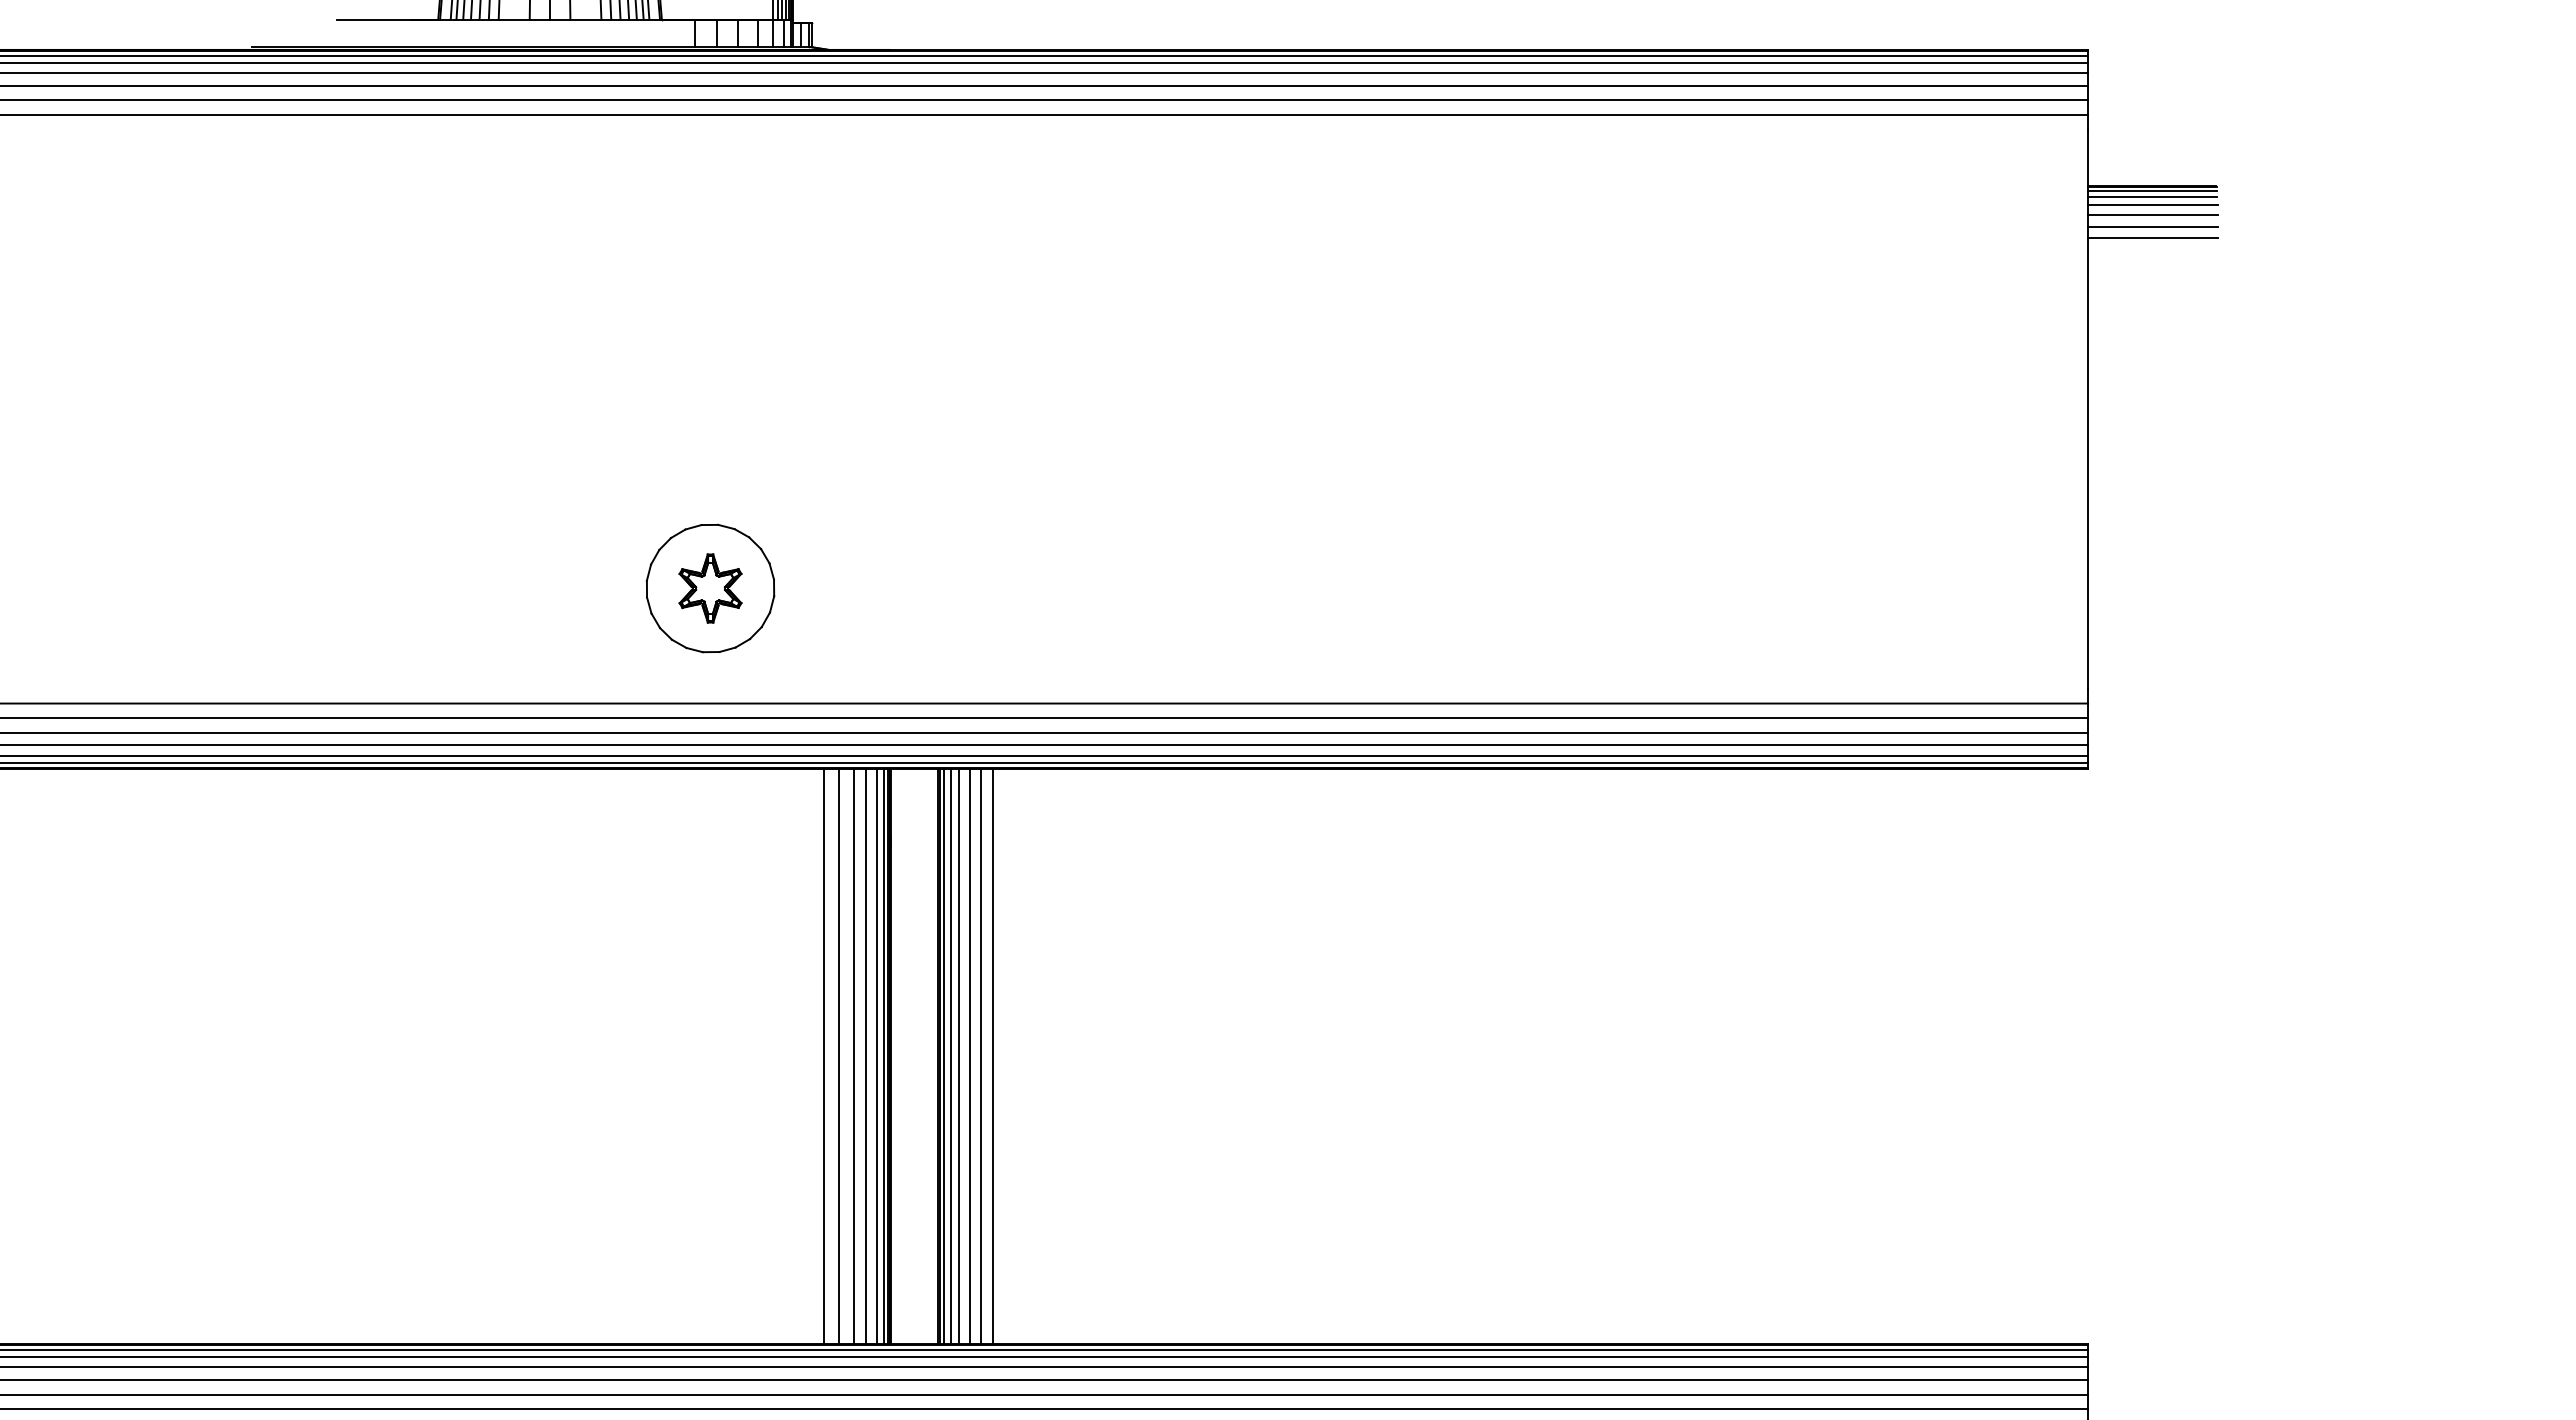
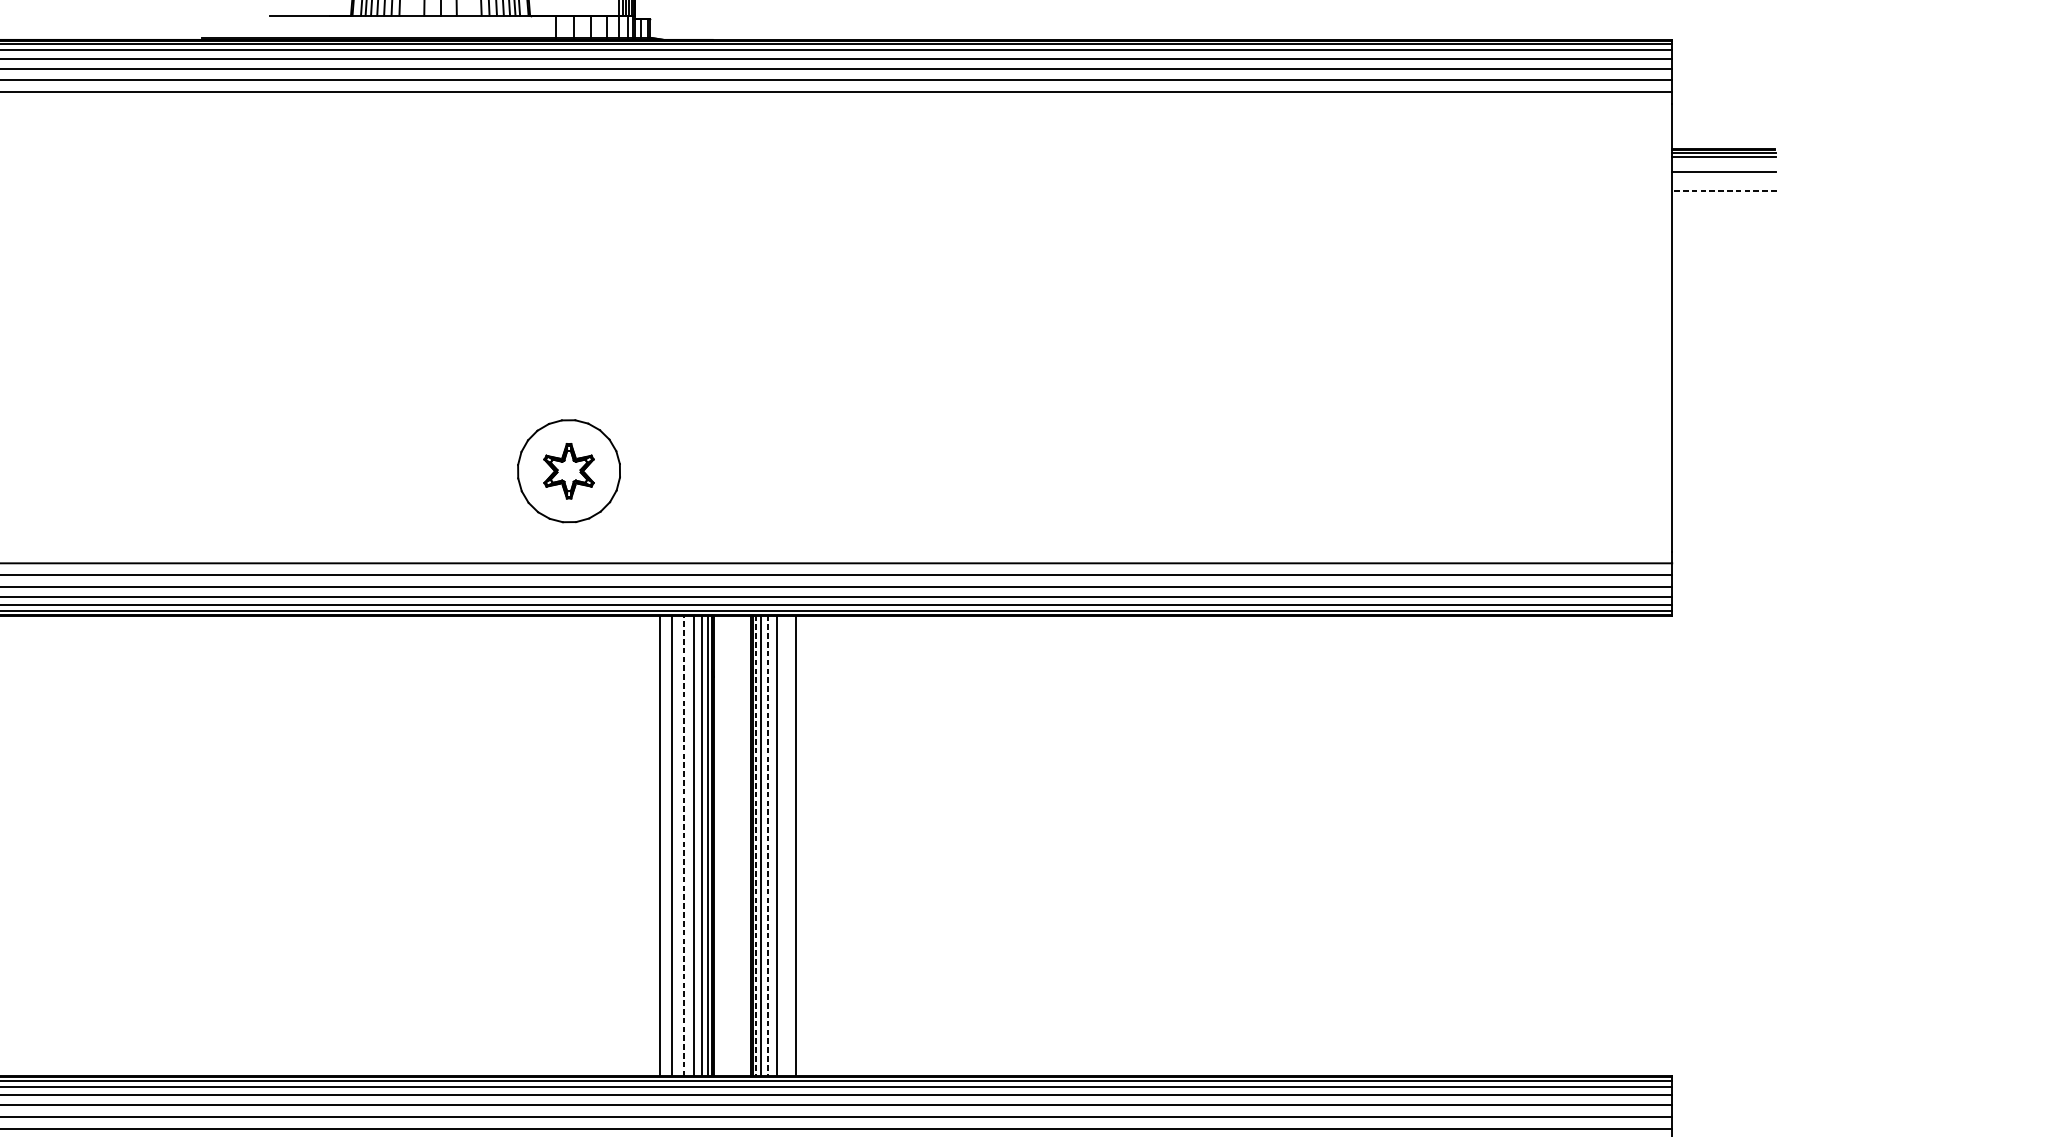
line: (2152, 204) -> (1723, 163), removed
line: (2153, 226) -> (1724, 181), removed
line: (2152, 238) -> (1723, 190), solid -> dashed
line: (853, 1056) -> (683, 845), solid -> dashed
line: (944, 1056) -> (756, 845), solid -> dashed
line: (959, 1056) -> (768, 845), solid -> dashed
line: (981, 1056) -> (786, 845), removed

